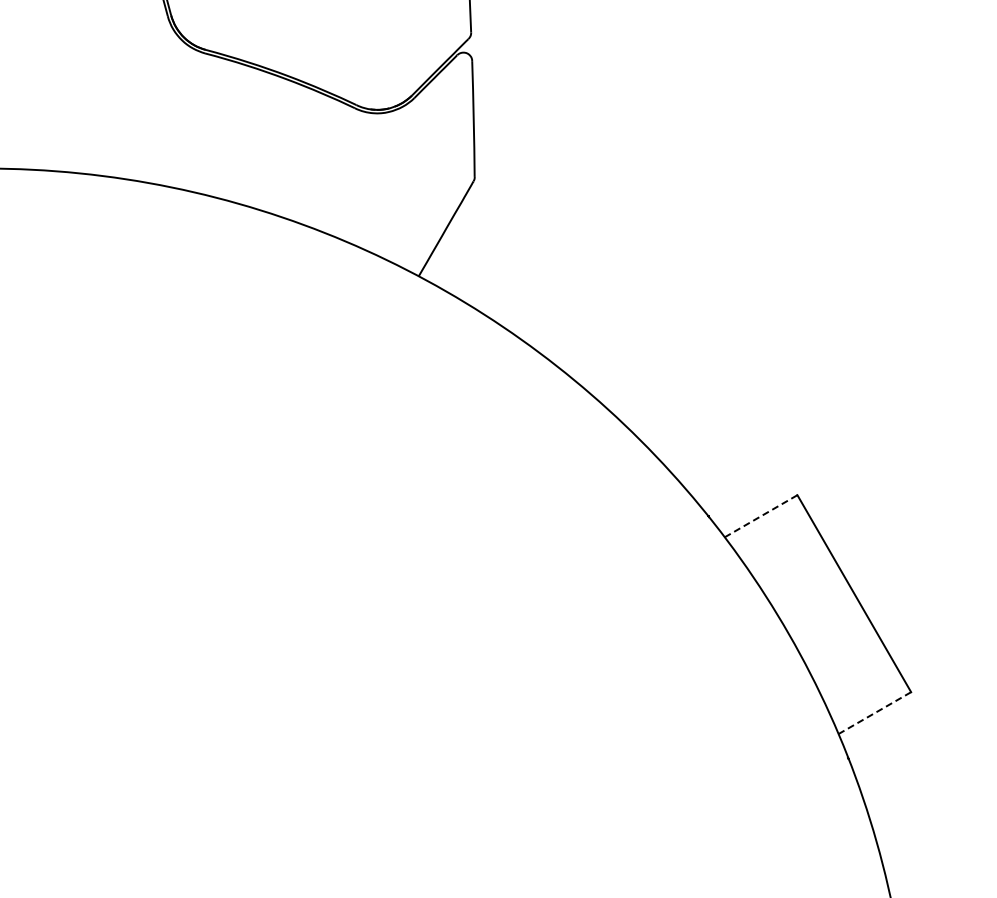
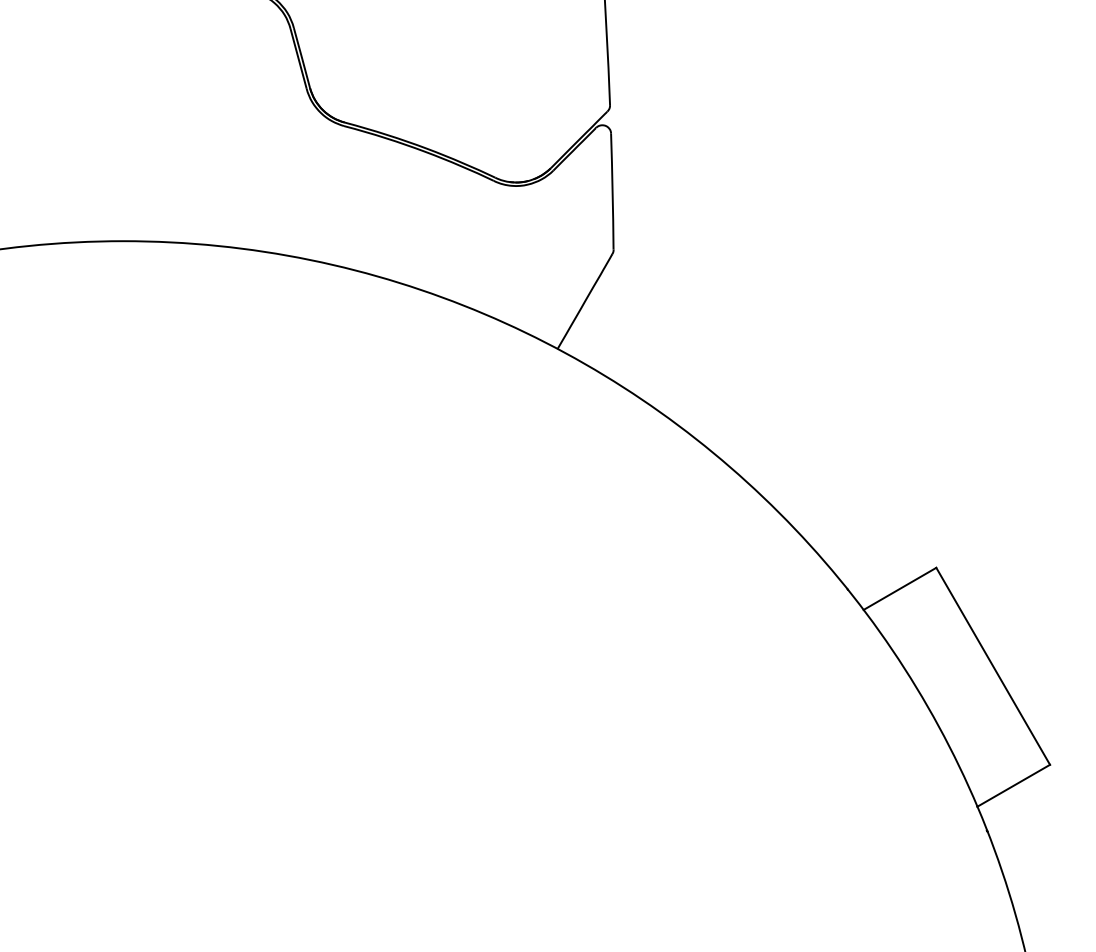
line: (761, 515) -> (900, 588), dashed -> solid
line: (875, 712) -> (1014, 785), dashed -> solid

